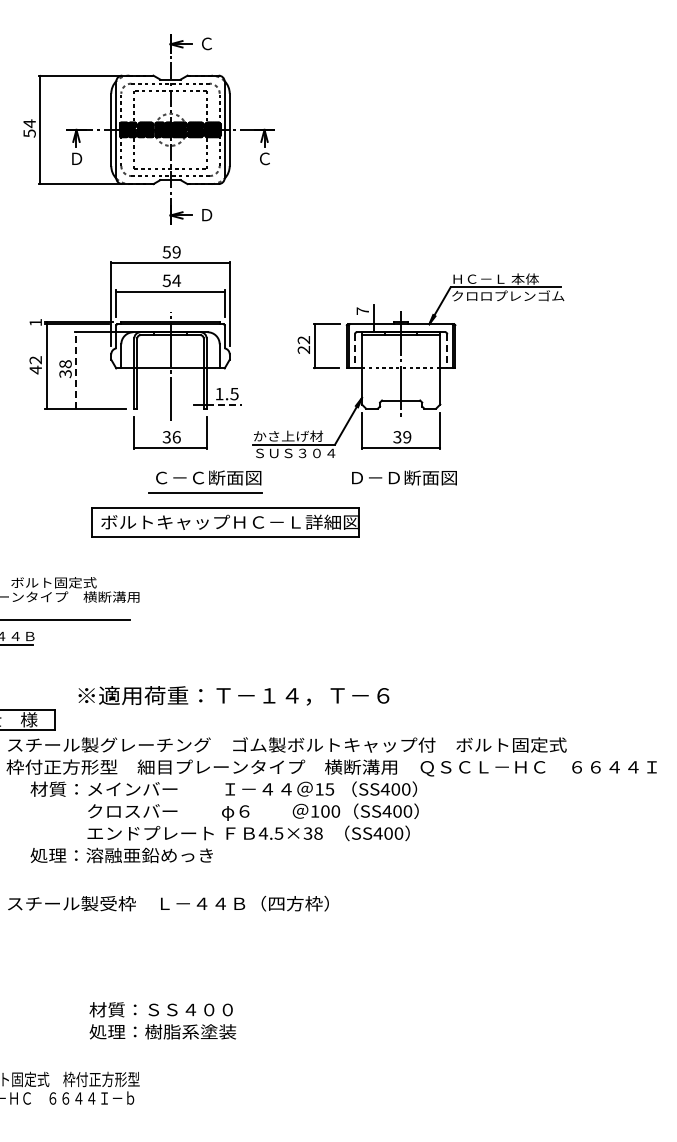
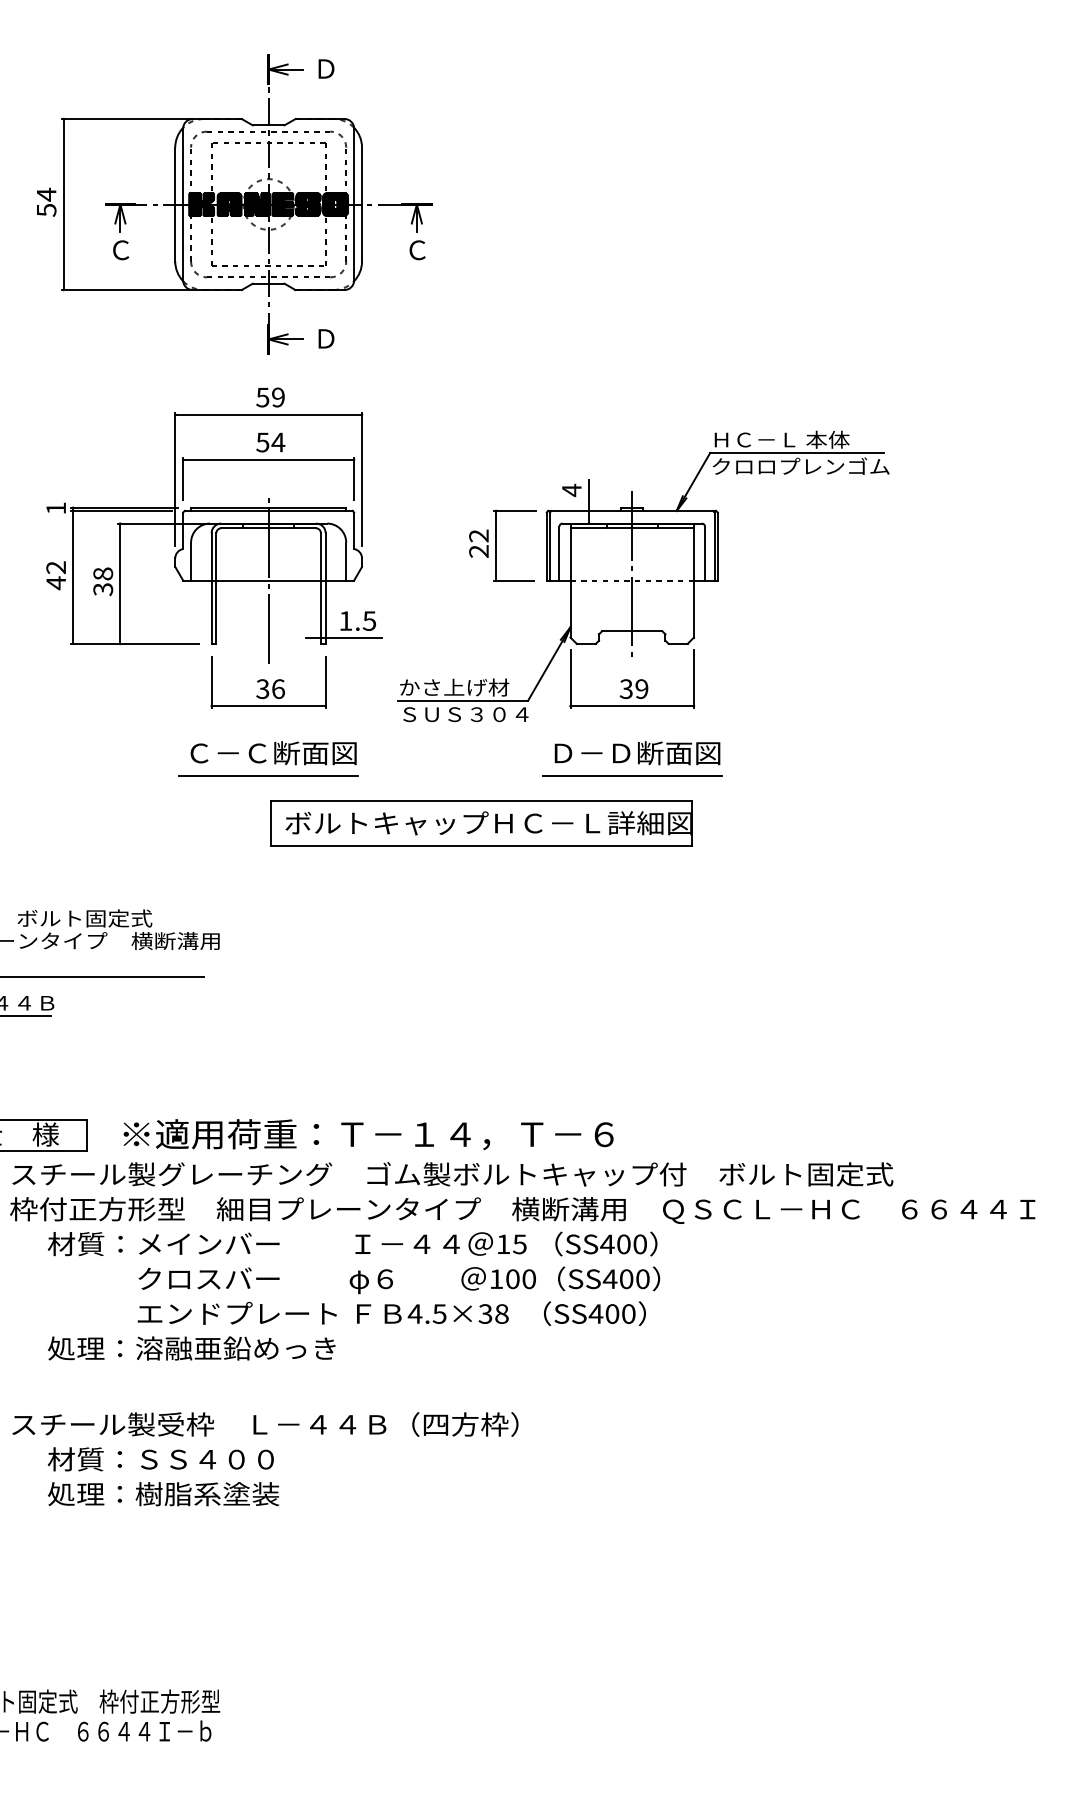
text: (207, 43) -> (326, 68), Ｃ -> Ｄ
text: (76, 158) -> (120, 249), Ｄ -> Ｃ
text: (362, 311) -> (571, 490), 7 -> 4
line: (354, 351) -> (558, 553), dashed -> solid
line: (447, 351) -> (705, 553), dashed -> solid
line: (76, 369) -> (120, 582), dashed -> solid
line: (224, 404) -> (353, 637), dashed -> solid
part: (205, 481) -> (268, 758), moved
line: (400, 492) -> (631, 776), added
part: (225, 522) -> (481, 823), moved
text: (233, 695) -> (367, 1134), moved
text: (162, 1020) -> (162, 1476), moved

